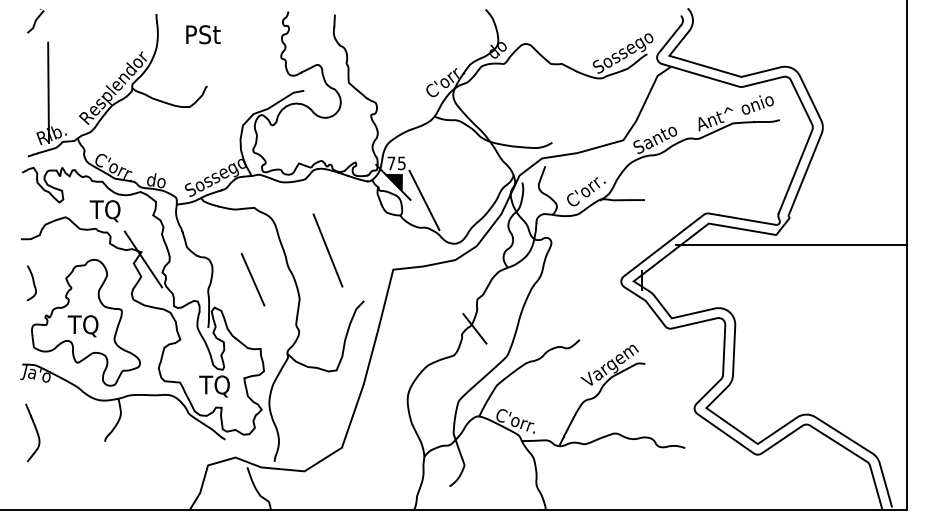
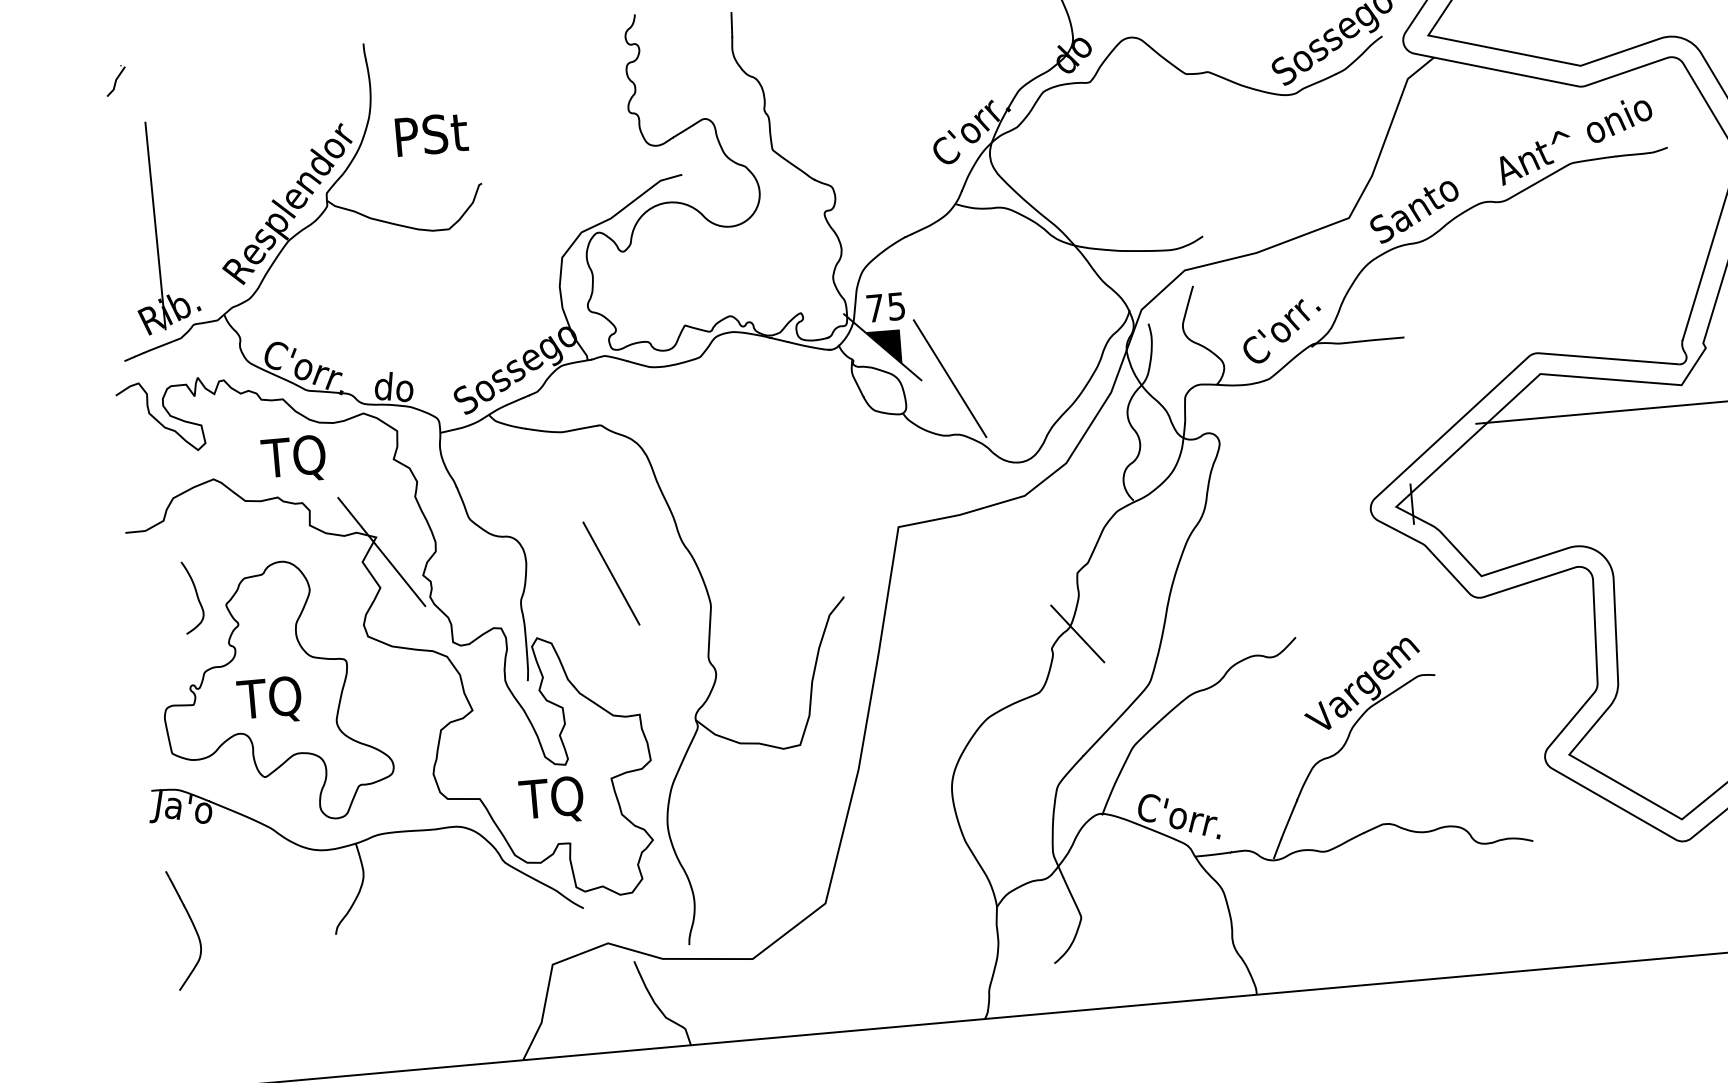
part: (35, 21) -> (115, 81), size x0.6
text: (203, 34) -> (431, 134), moved
line: (327, 250) -> (759, 499), removed
curve: (32, 282) -> (194, 595), moved

